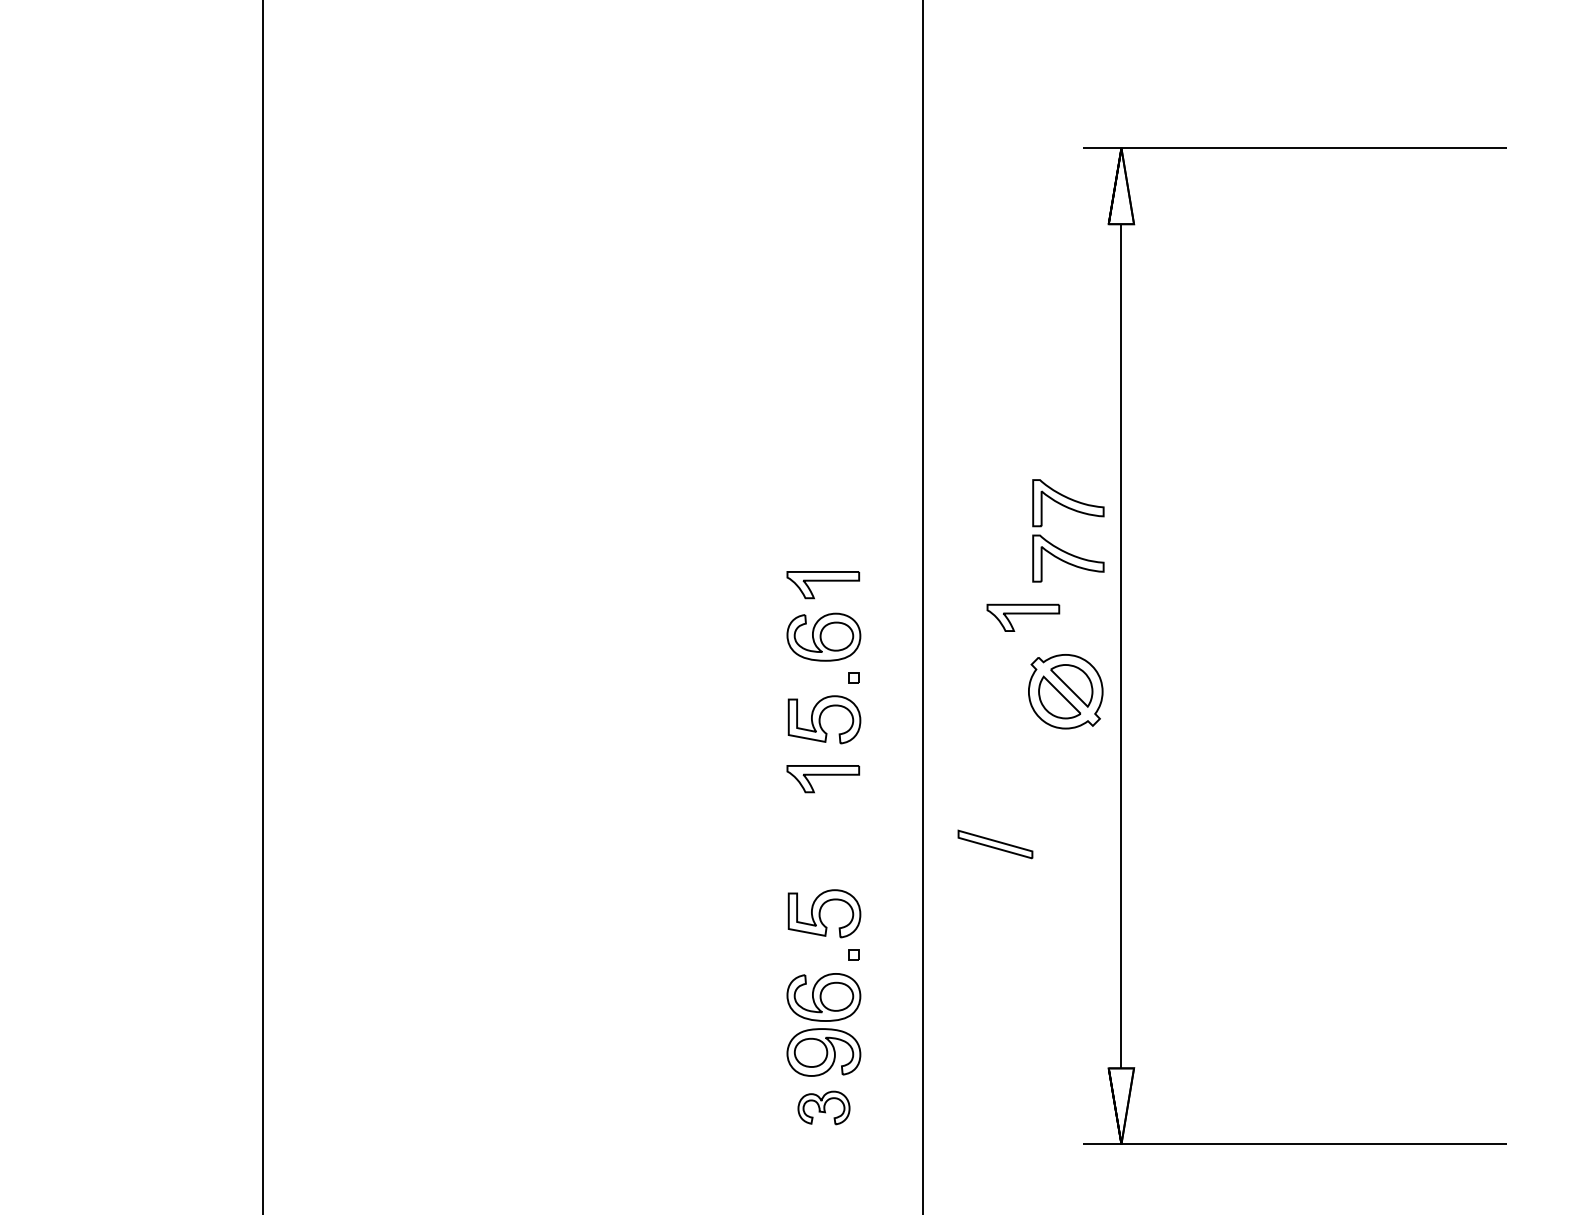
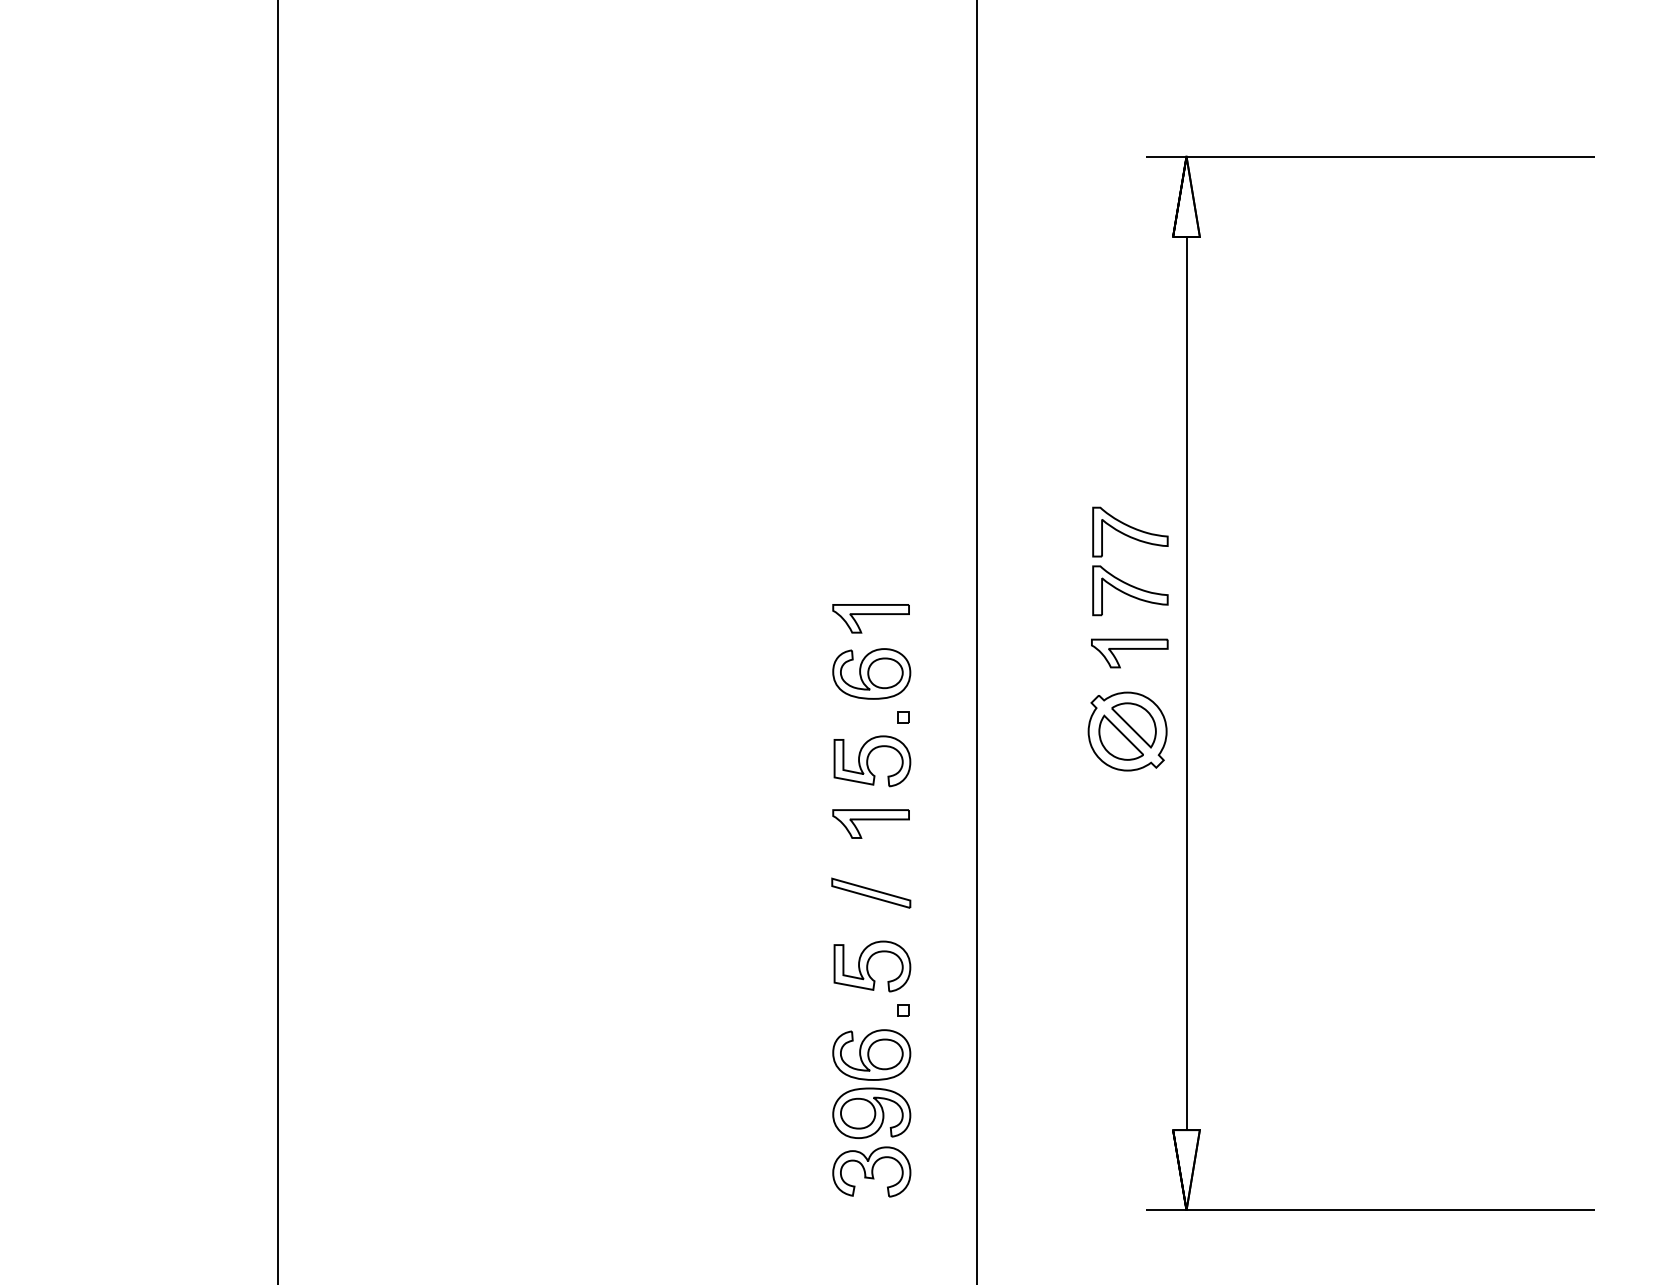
part: (1023, 617) -> (1129, 653), moved
part: (995, 843) -> (871, 892), moved
part: (823, 1107) -> (871, 1171), size x1.43

